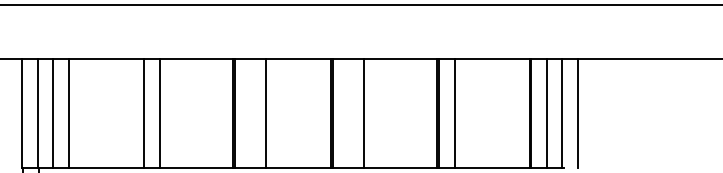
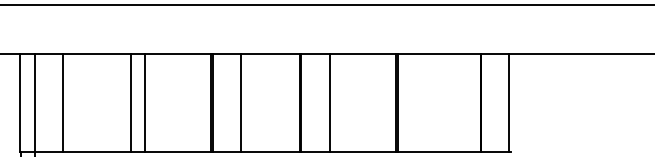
line: (52, 113) -> (47, 102), removed
line: (455, 113) -> (412, 102), removed
line: (546, 113) -> (495, 102), removed
line: (577, 113) -> (523, 102), removed

